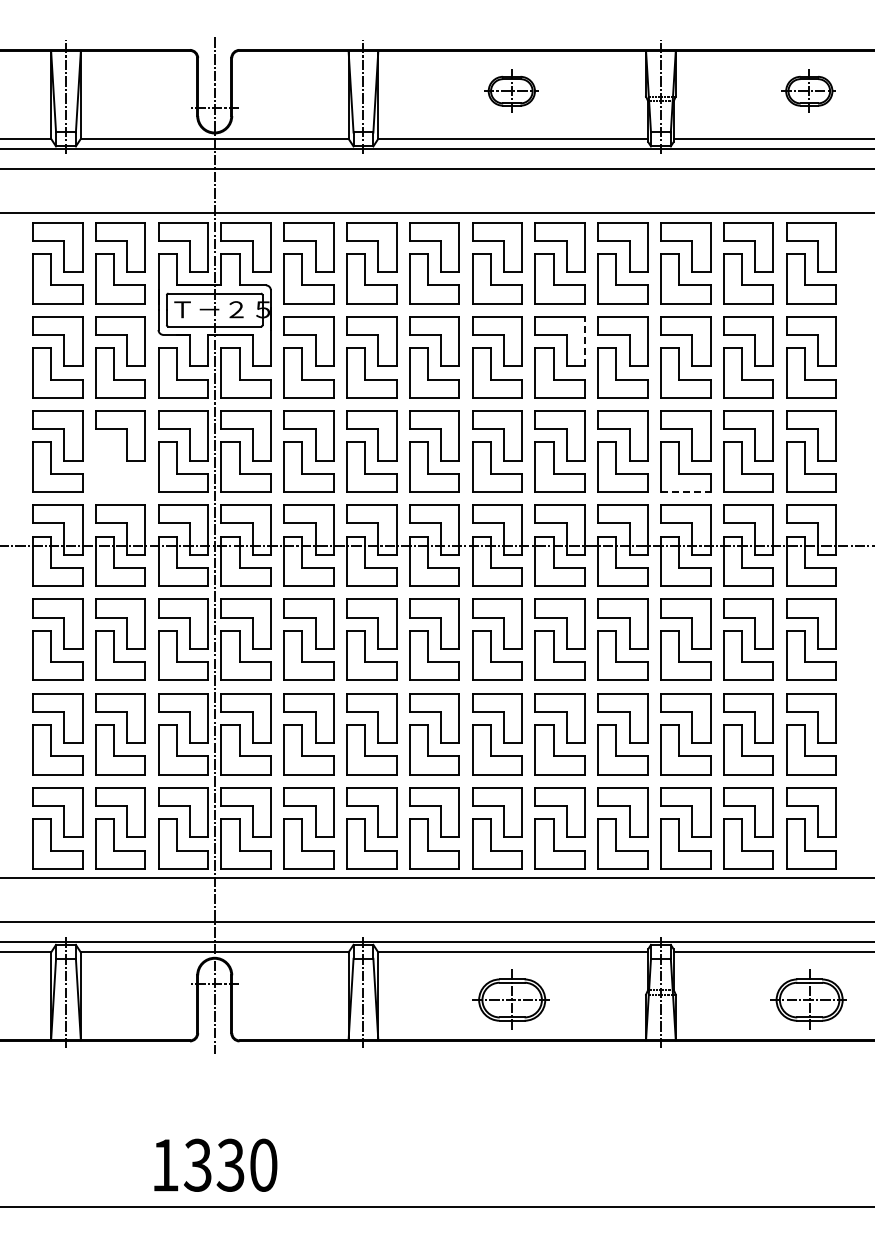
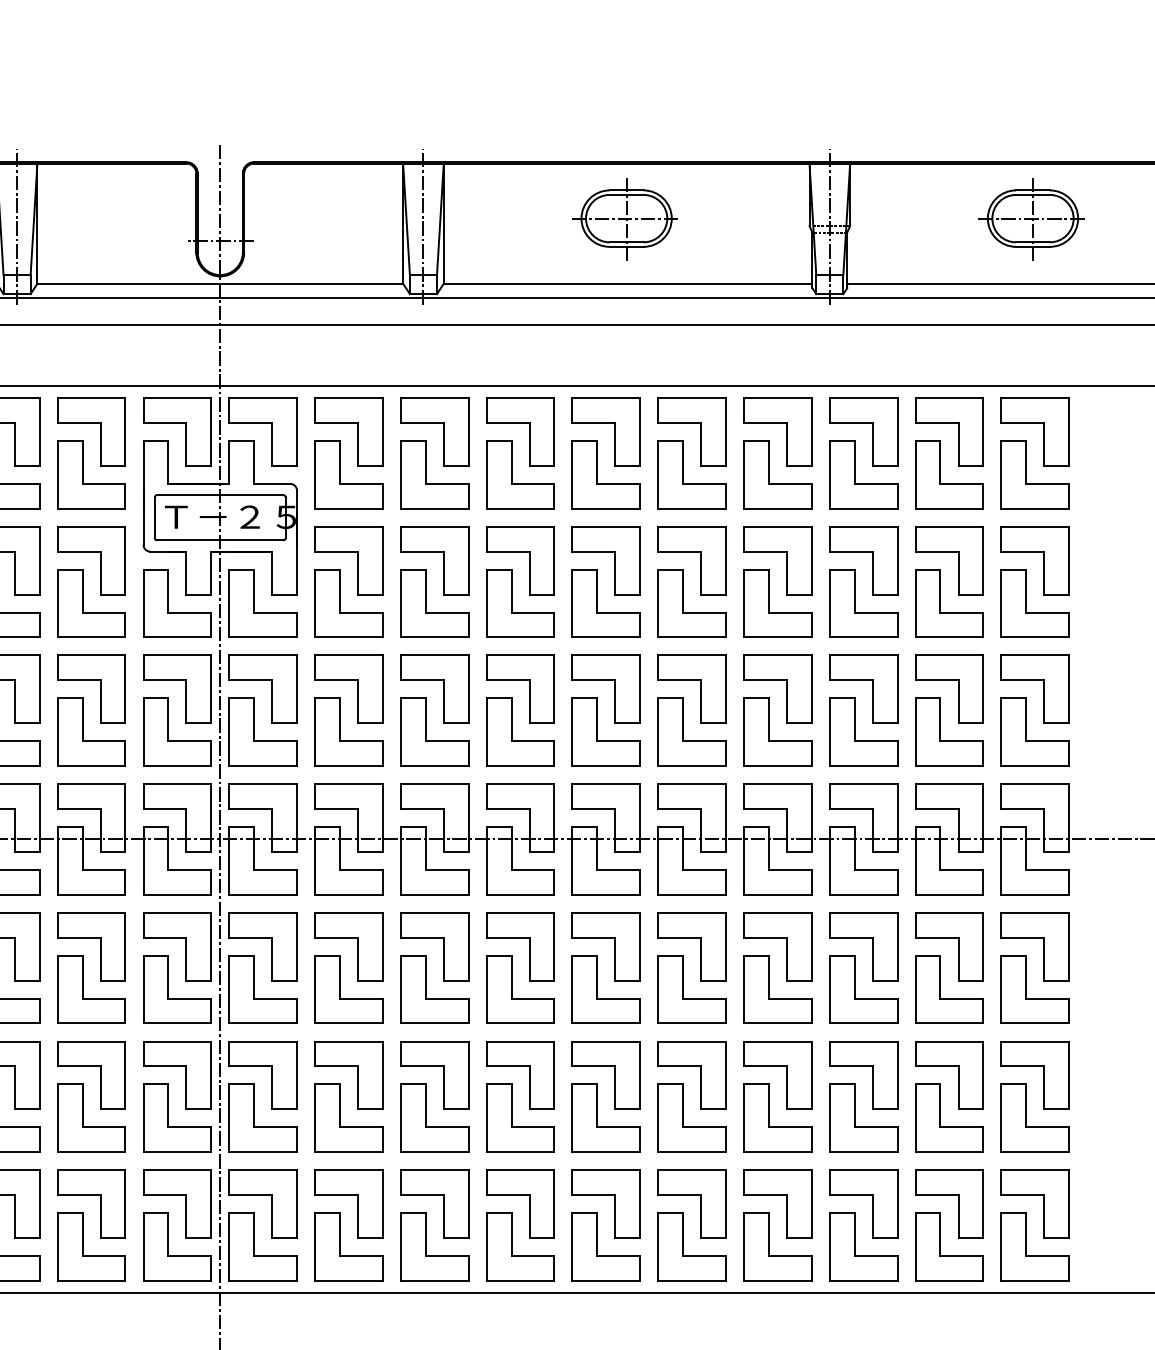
part: (510, 91) -> (624, 219), size x1.43
part: (808, 91) -> (1031, 219), size x1.43
line: (584, 341) -> (725, 560), dashed -> solid
part: (120, 466) -> (91, 731), added
line: (685, 491) -> (863, 765), dashed -> solid

